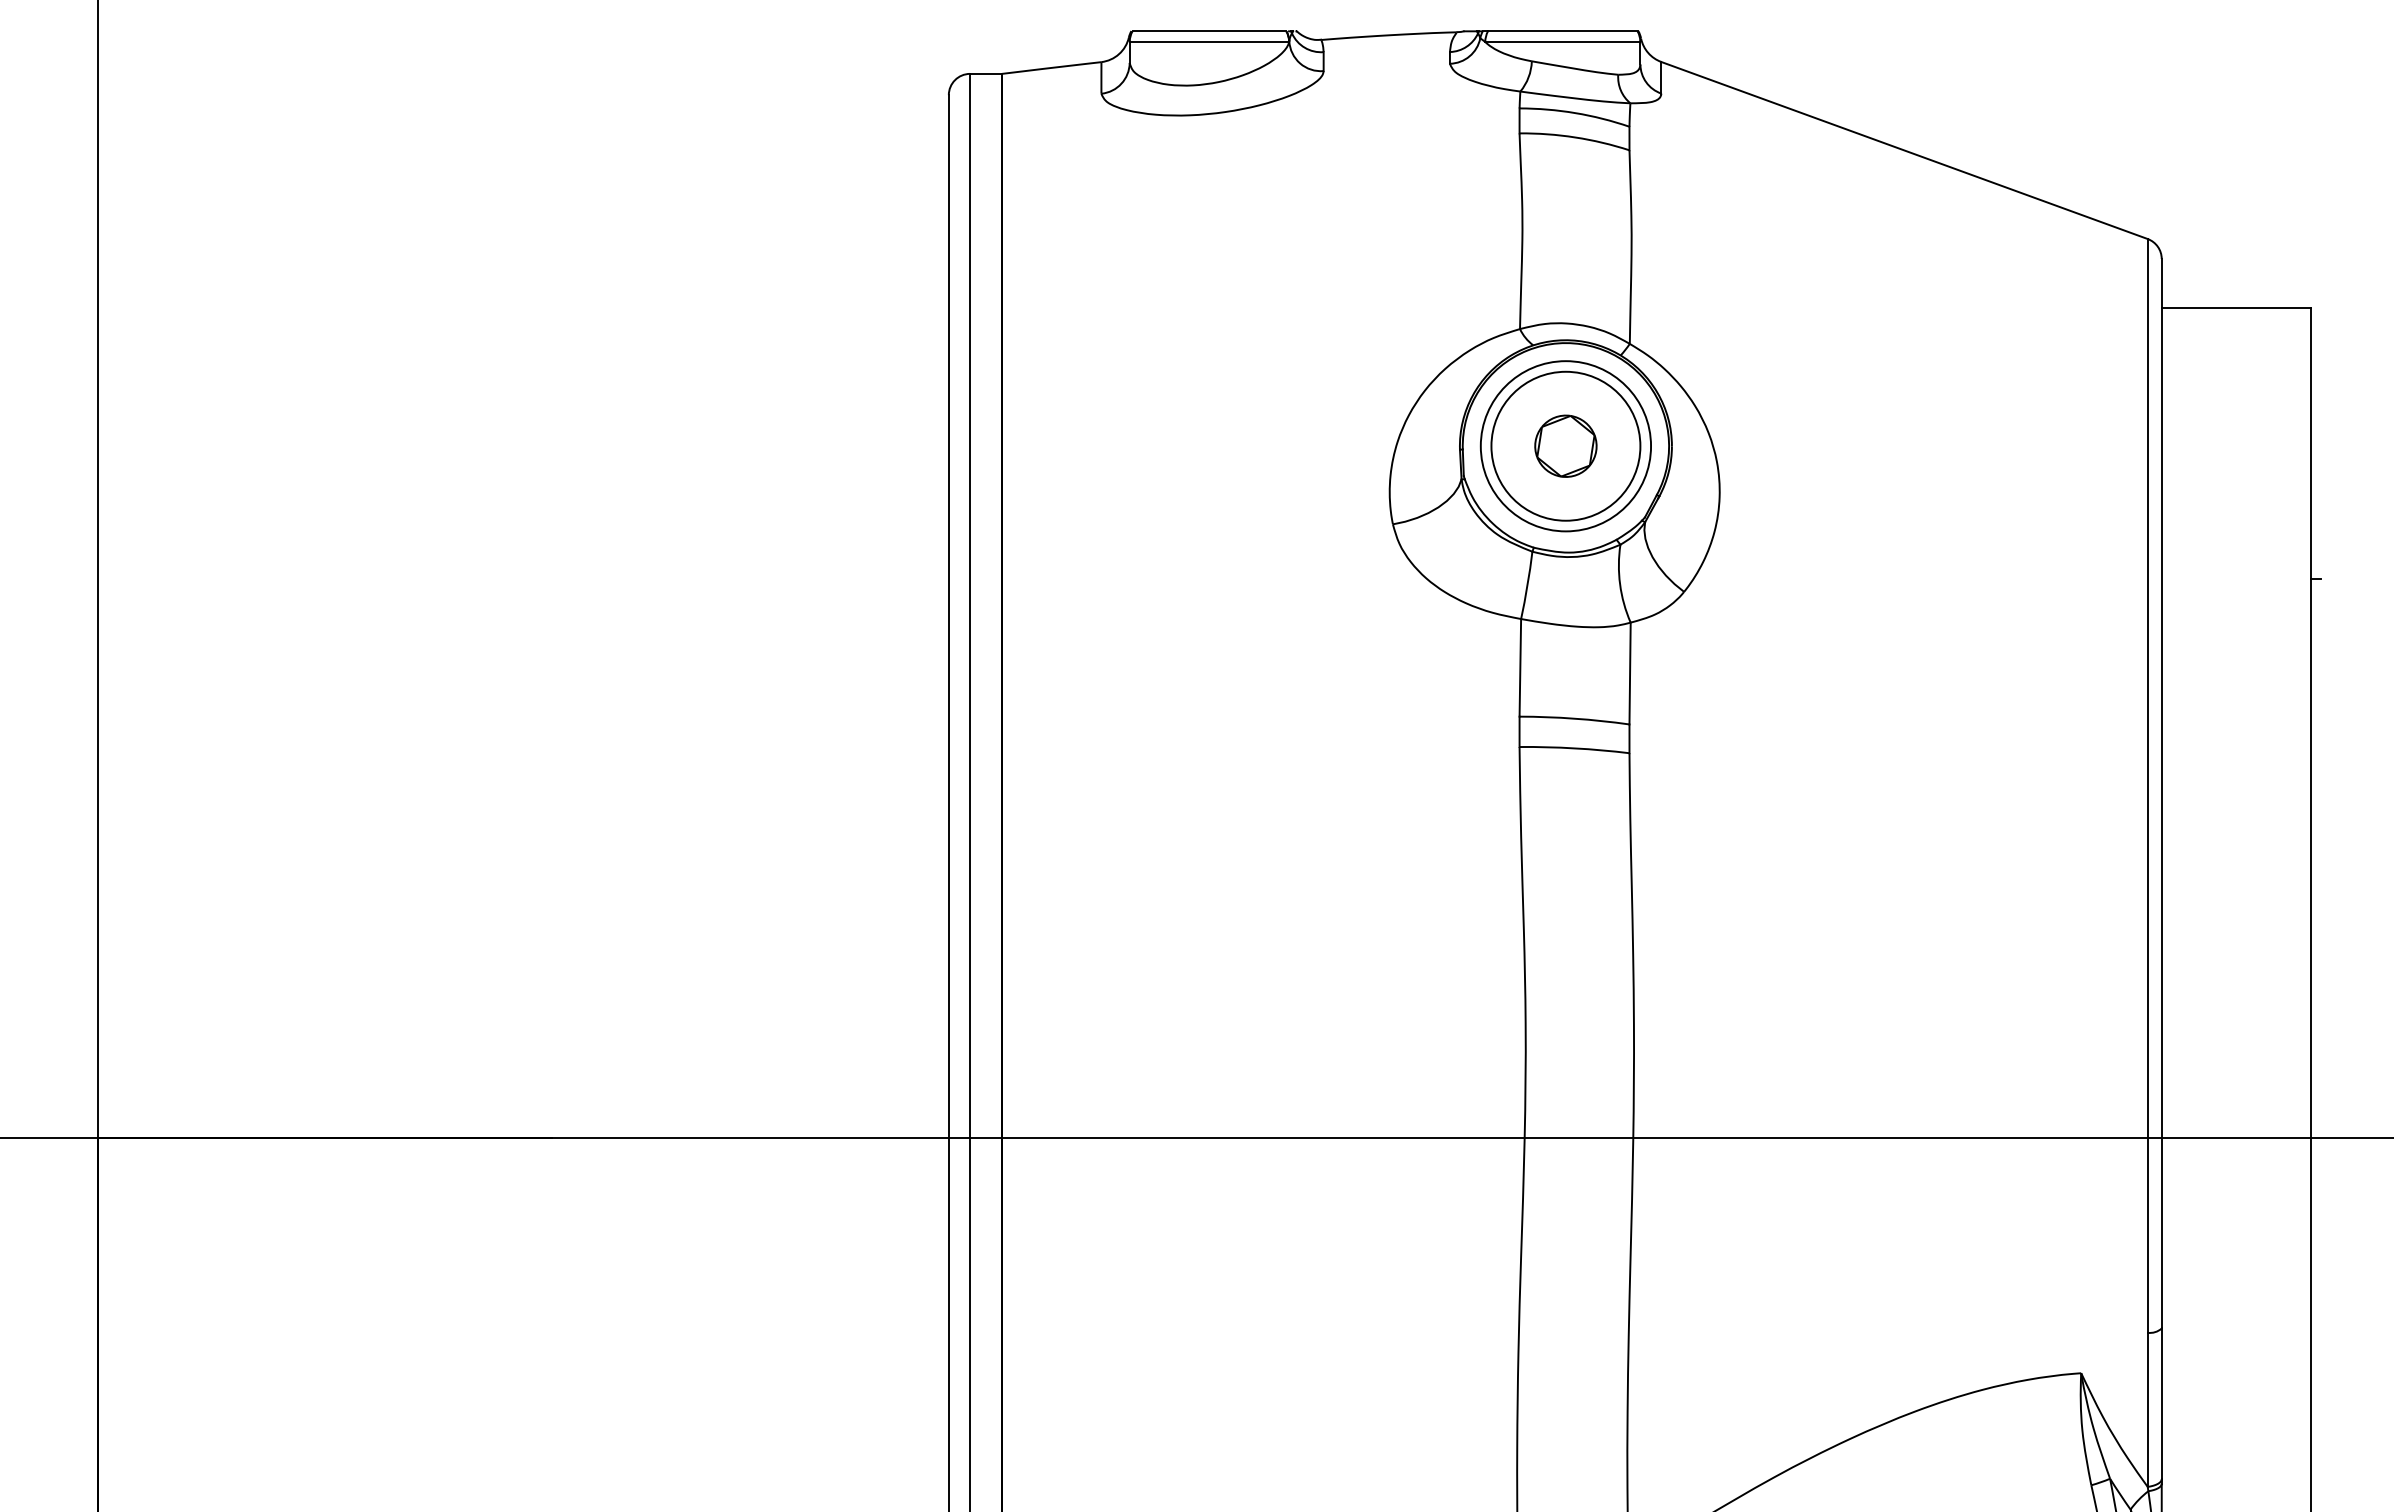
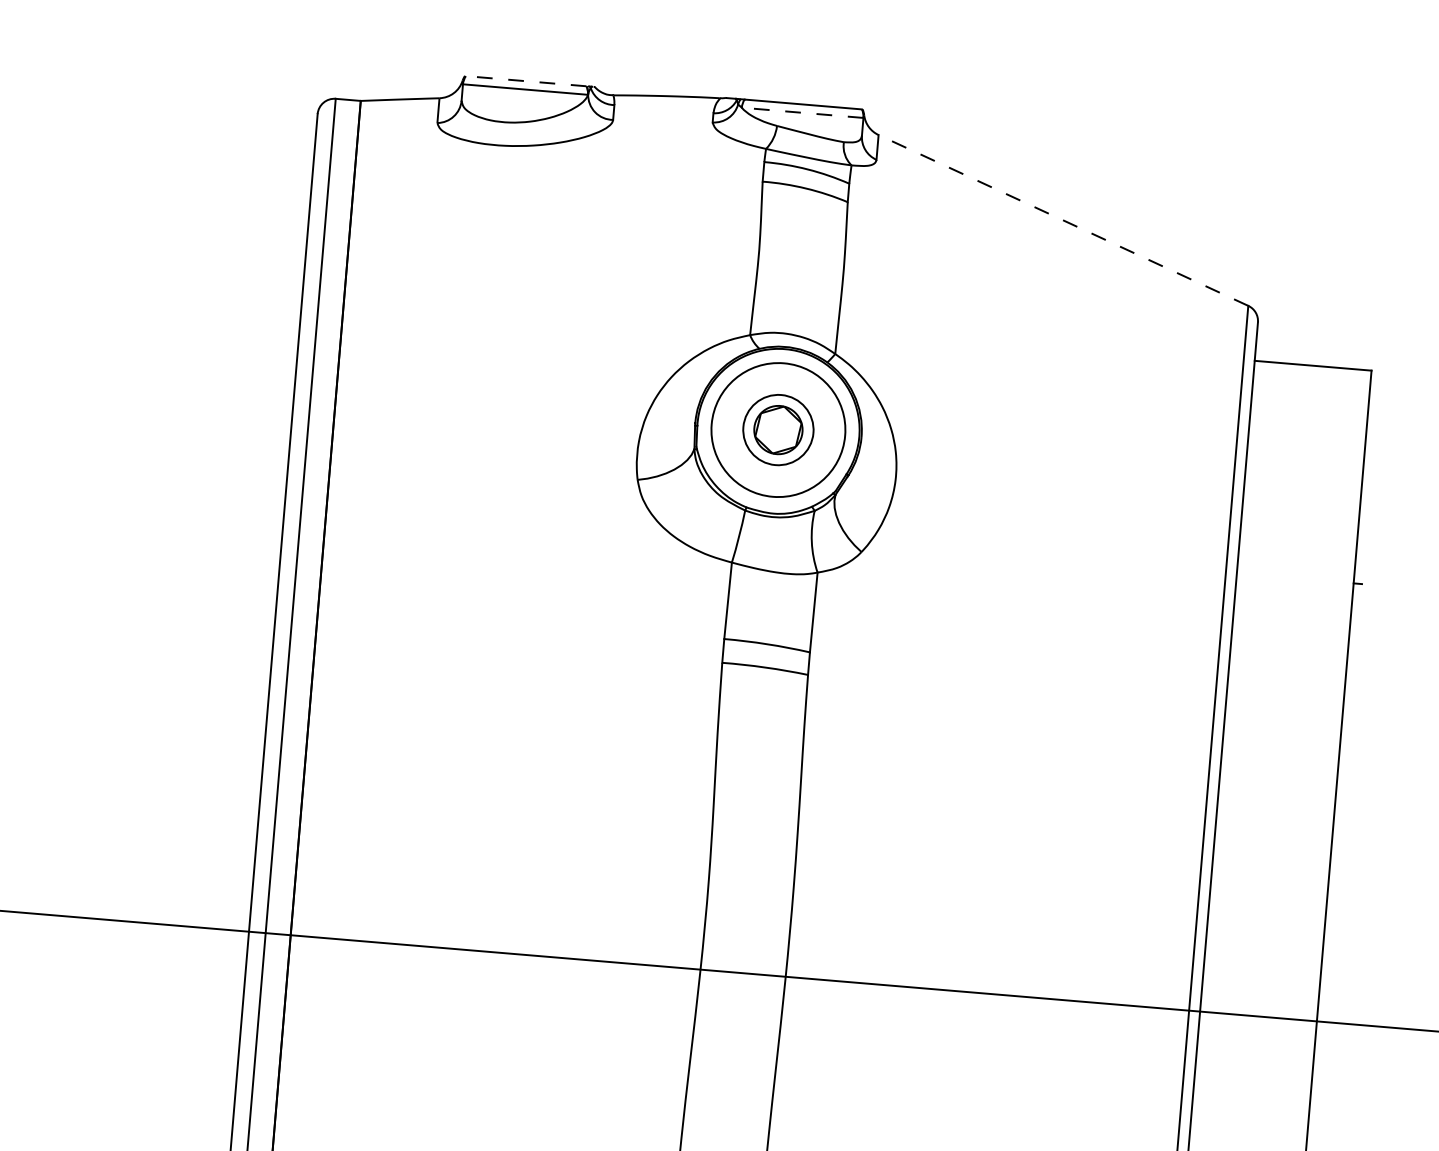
line: (1209, 31) -> (526, 81), solid -> dashed
line: (1562, 41) -> (802, 112), solid -> dashed
line: (1904, 150) -> (1063, 220), solid -> dashed
circle: (1565, 445) -> (778, 429), size x0.6

